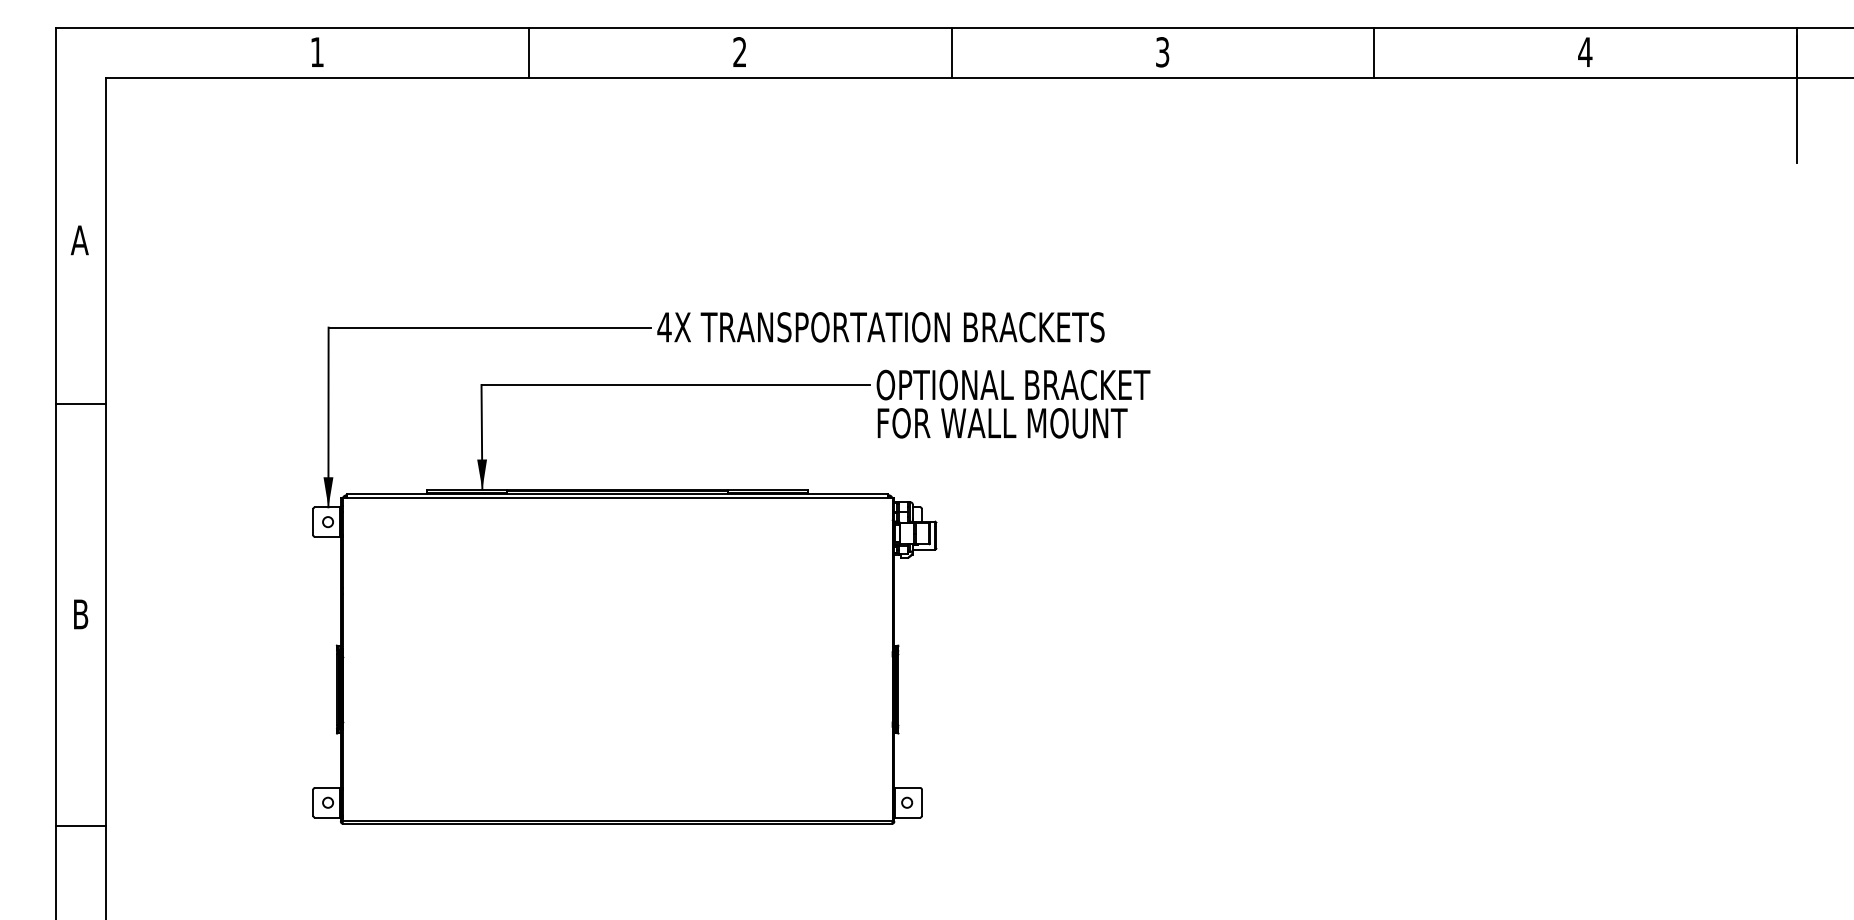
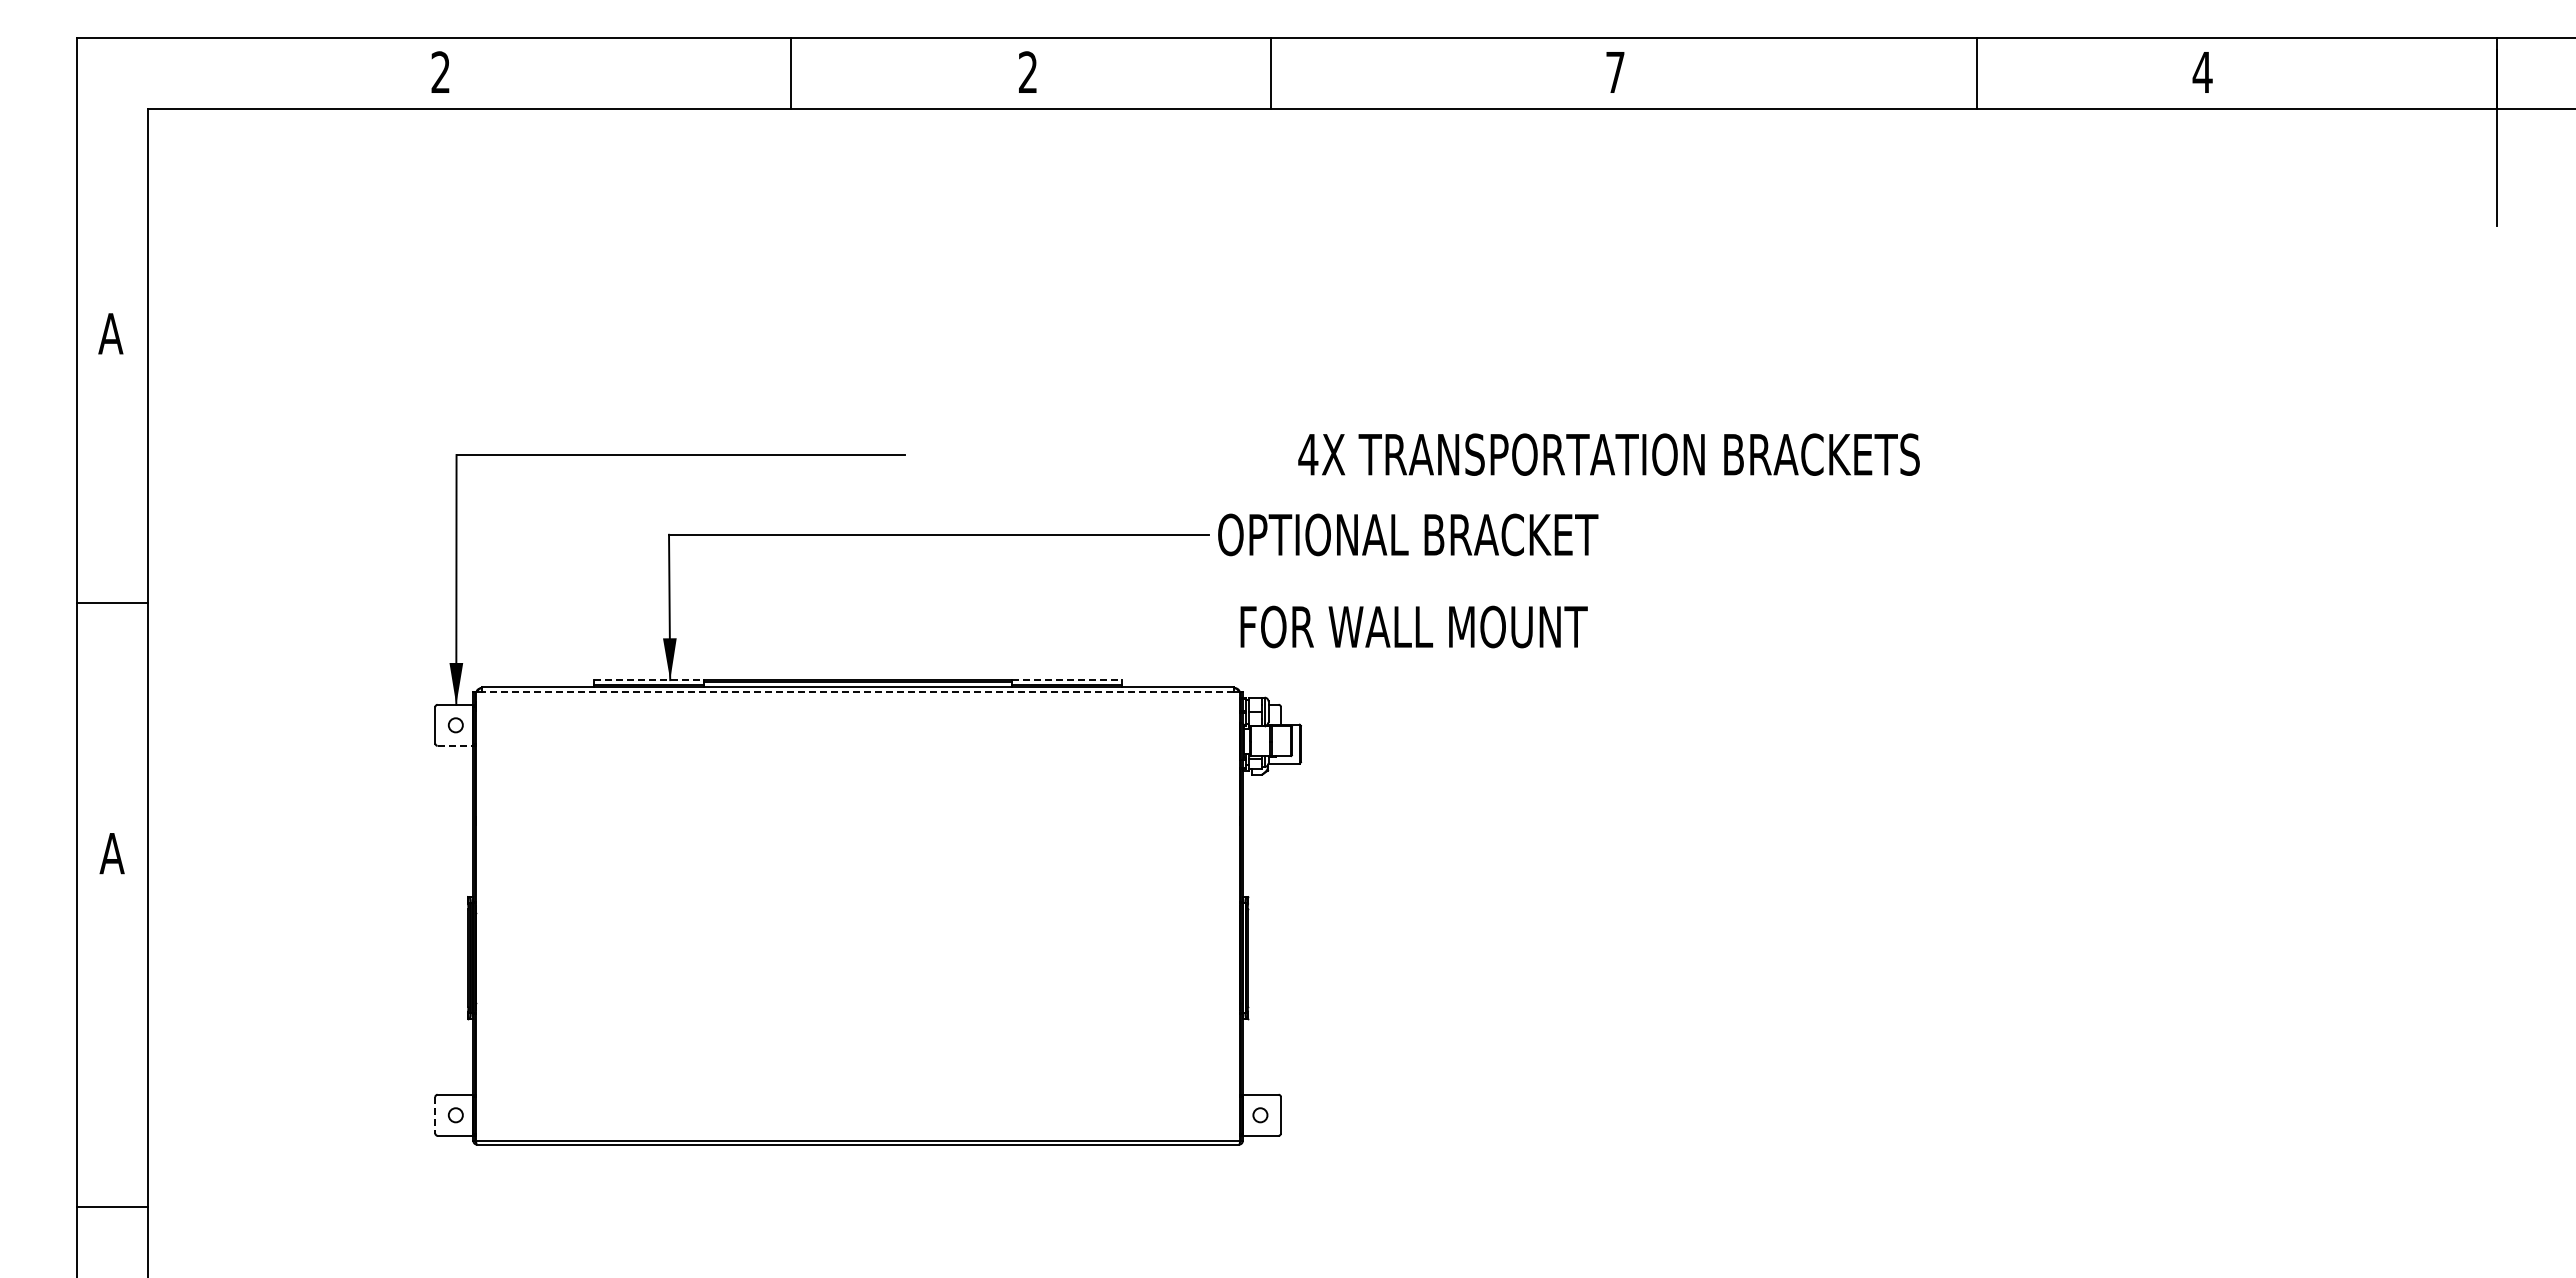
text: (317, 51) -> (440, 71), 1 -> 2
text: (1162, 52) -> (1615, 72), 3 -> 7
line: (529, 53) -> (791, 73), moved
line: (951, 53) -> (1271, 73), moved
line: (1374, 53) -> (1976, 73), moved
text: (880, 327) -> (1608, 454), moved
line: (80, 403) -> (112, 602), moved
text: (1002, 422) -> (1413, 626), moved
line: (467, 489) -> (649, 680), solid -> dashed
line: (768, 489) -> (1067, 680), solid -> dashed
line: (617, 497) -> (857, 691), solid -> dashed
line: (327, 536) -> (455, 745), solid -> dashed
text: (80, 614) -> (111, 853), B -> A
line: (313, 802) -> (435, 1115), solid -> dashed
line: (80, 826) -> (112, 1207), moved

